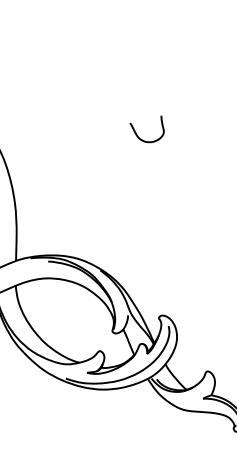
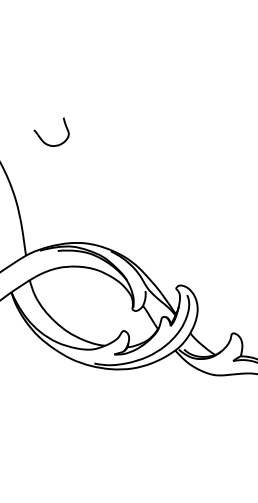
curve: (136, 131) -> (41, 137), moved

